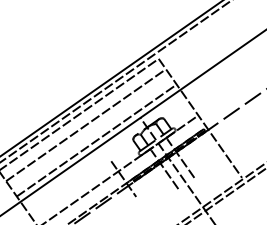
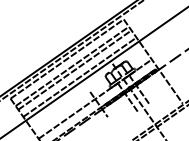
line: (89, 130) -> (74, 70), added

